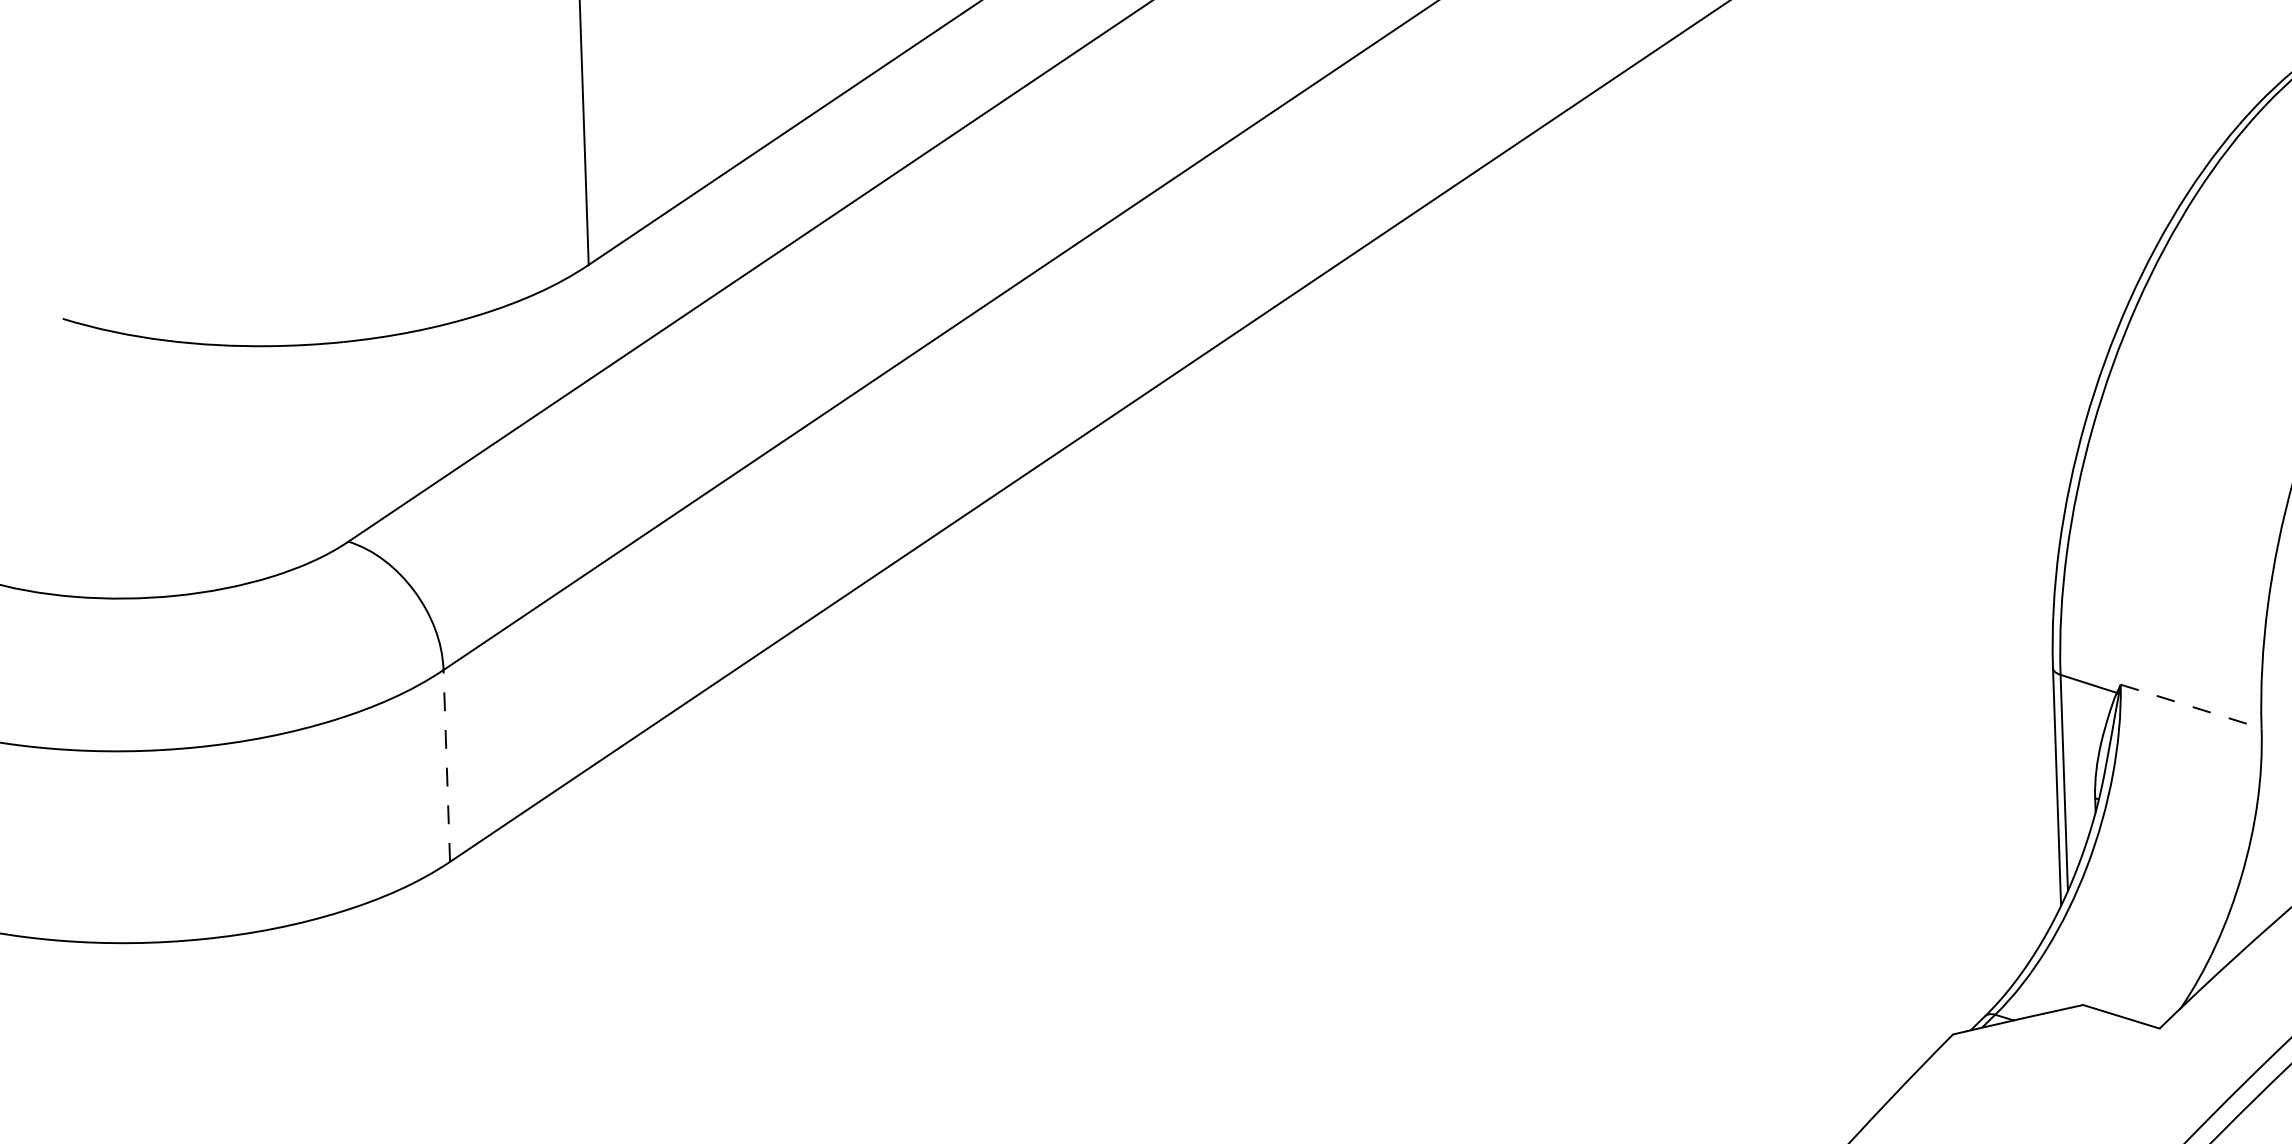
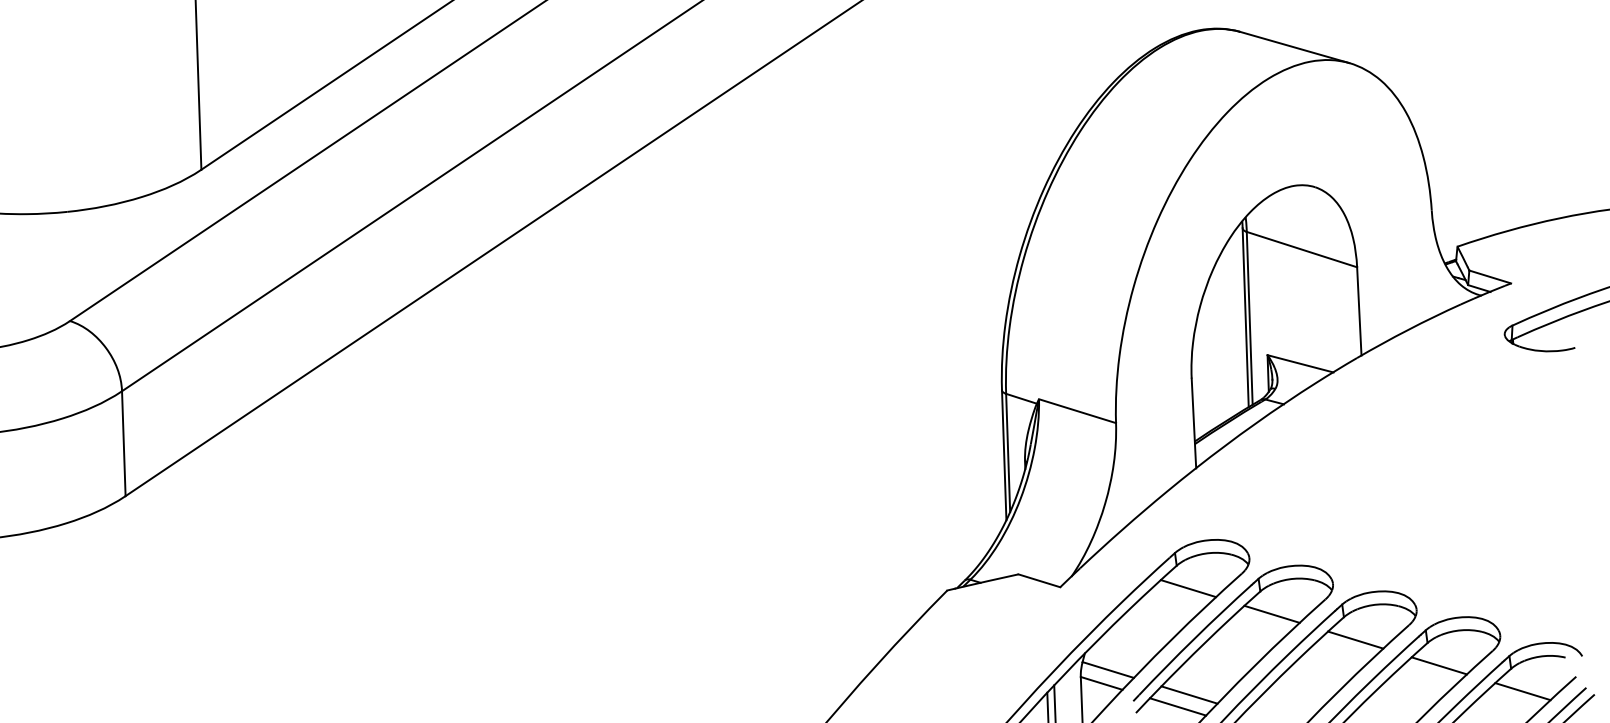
line: (2192, 707) -> (1078, 411), dashed -> solid
line: (446, 765) -> (123, 443), dashed -> solid

